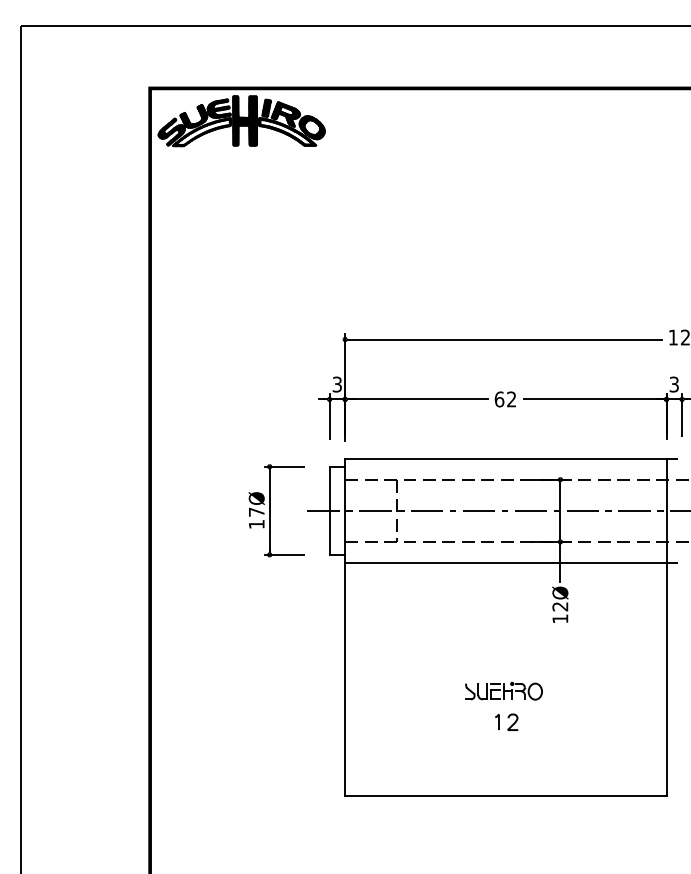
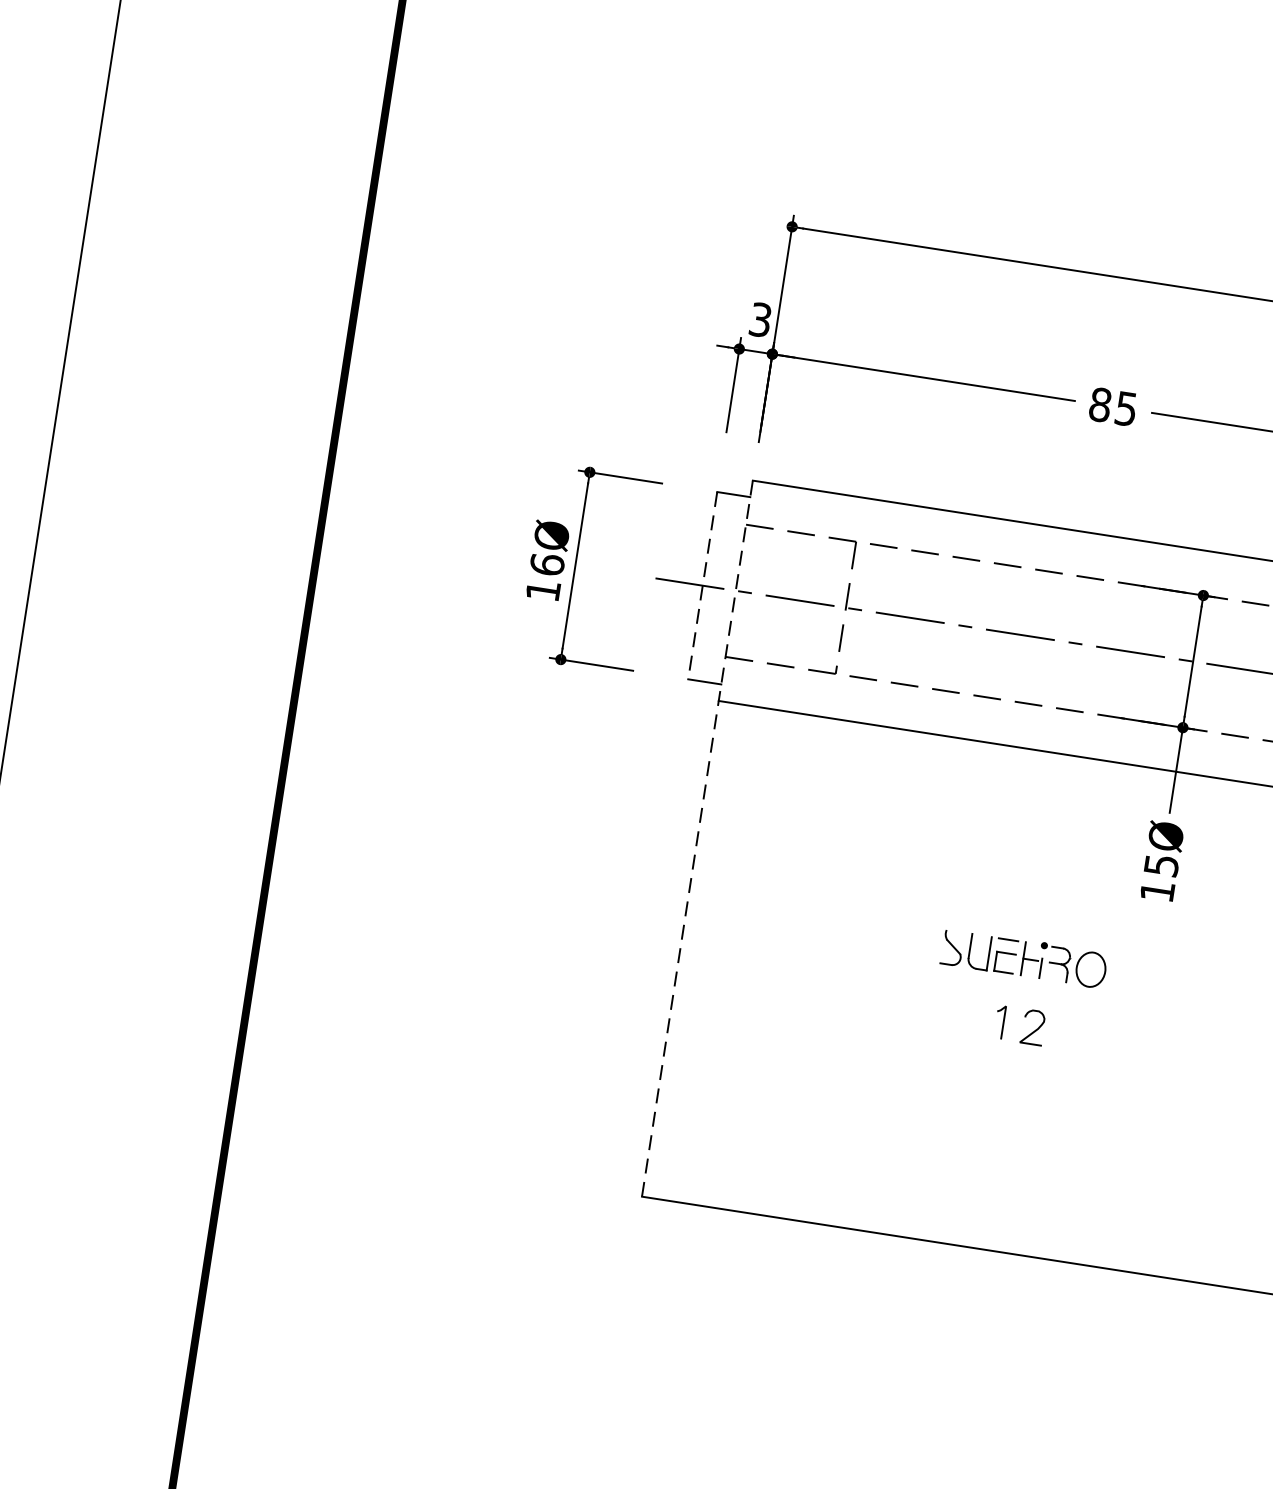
text: (505, 399) -> (1113, 406), 62 -> 85
text: (256, 511) -> (547, 563), 17Ø -> 16Ø
line: (329, 511) -> (702, 587), solid -> dashed
text: (560, 606) -> (1161, 865), 12Ø -> 15Ø
line: (345, 627) -> (698, 838), solid -> dashed
part: (503, 705) -> (1018, 988), moved

